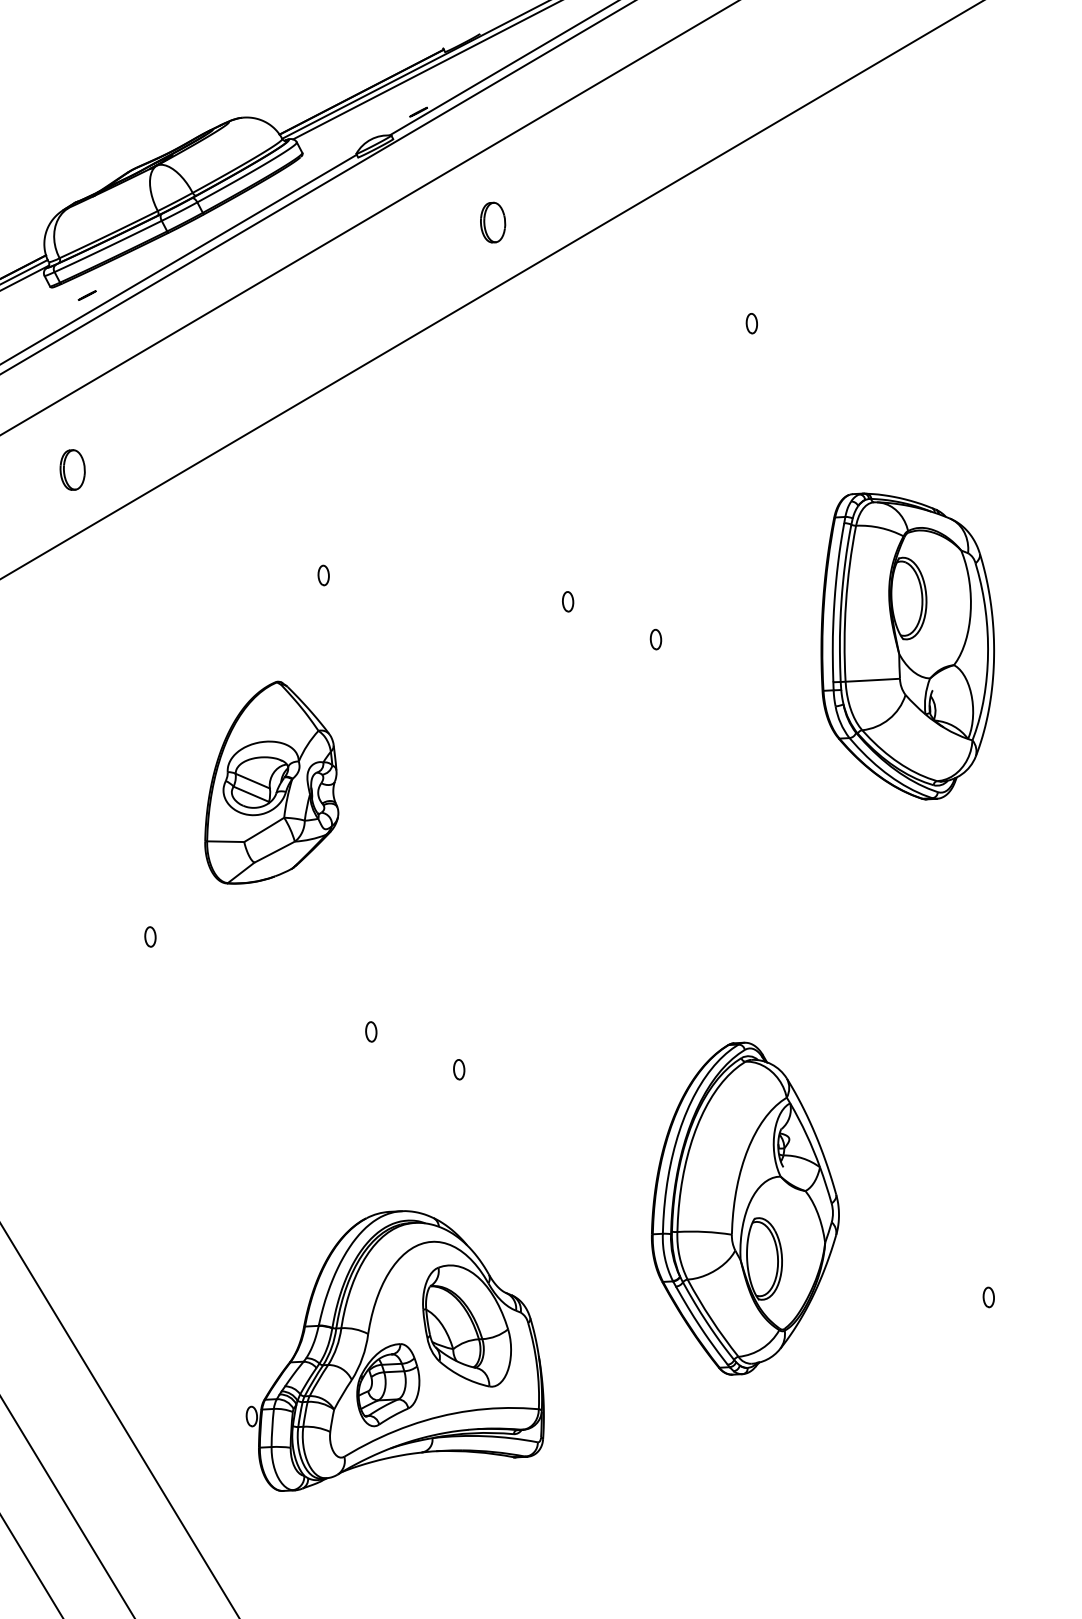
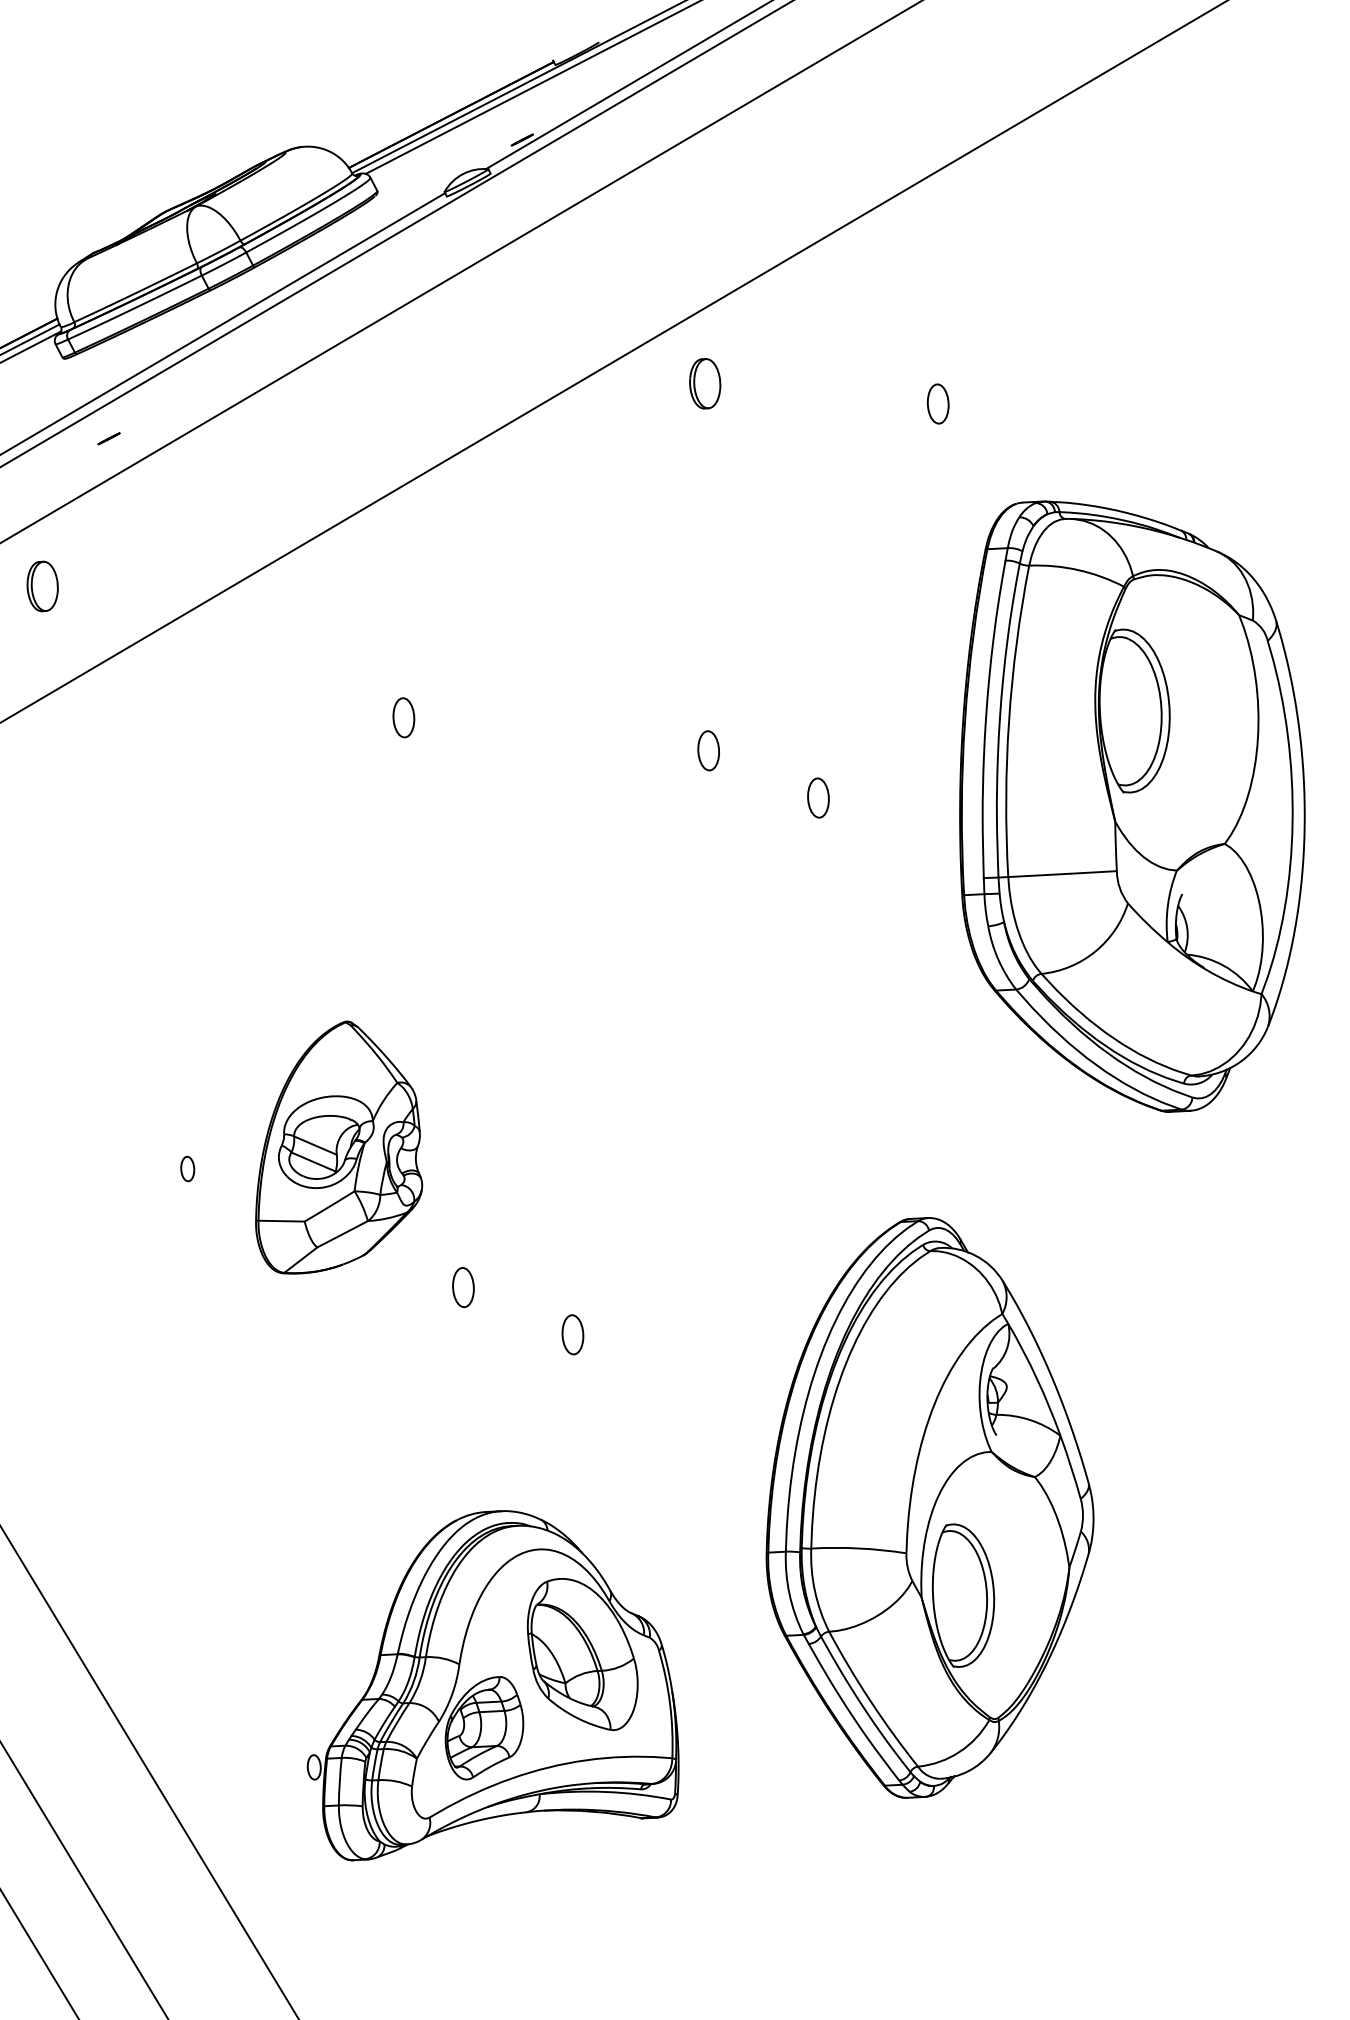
part: (493, 222) -> (705, 383), moved
line: (86, 295) -> (108, 438), moved
part: (751, 323) -> (937, 403), size x1.6
part: (72, 470) -> (42, 586), moved
part: (323, 575) -> (403, 718), size x1.6
part: (567, 601) -> (708, 750), size x1.6
part: (656, 639) -> (818, 797), size x1.6
part: (907, 646) -> (1132, 806), size x1.6
part: (272, 782) -> (339, 1147), moved
part: (370, 1031) -> (462, 1287), size x1.6
part: (458, 1069) -> (572, 1334), size x1.6
part: (744, 1209) -> (929, 1508), size x1.4
part: (988, 1297) -> (1233, 1618), removed

